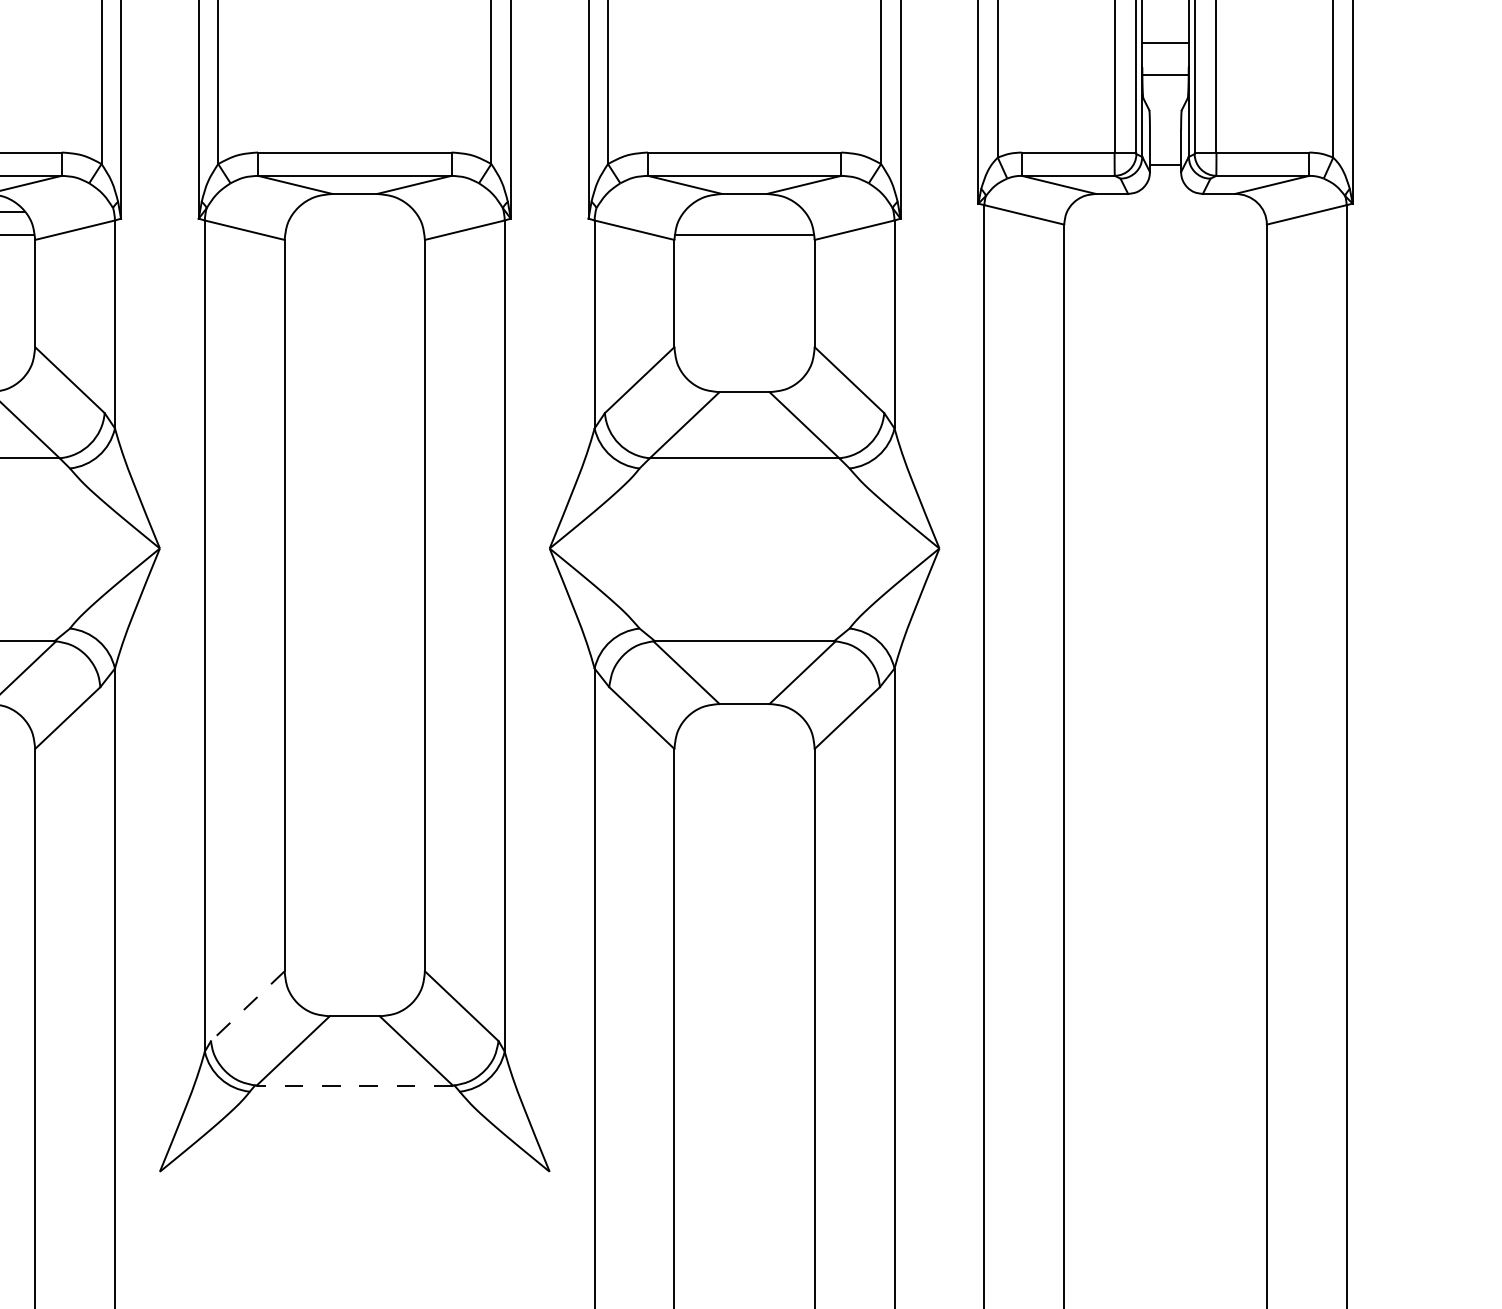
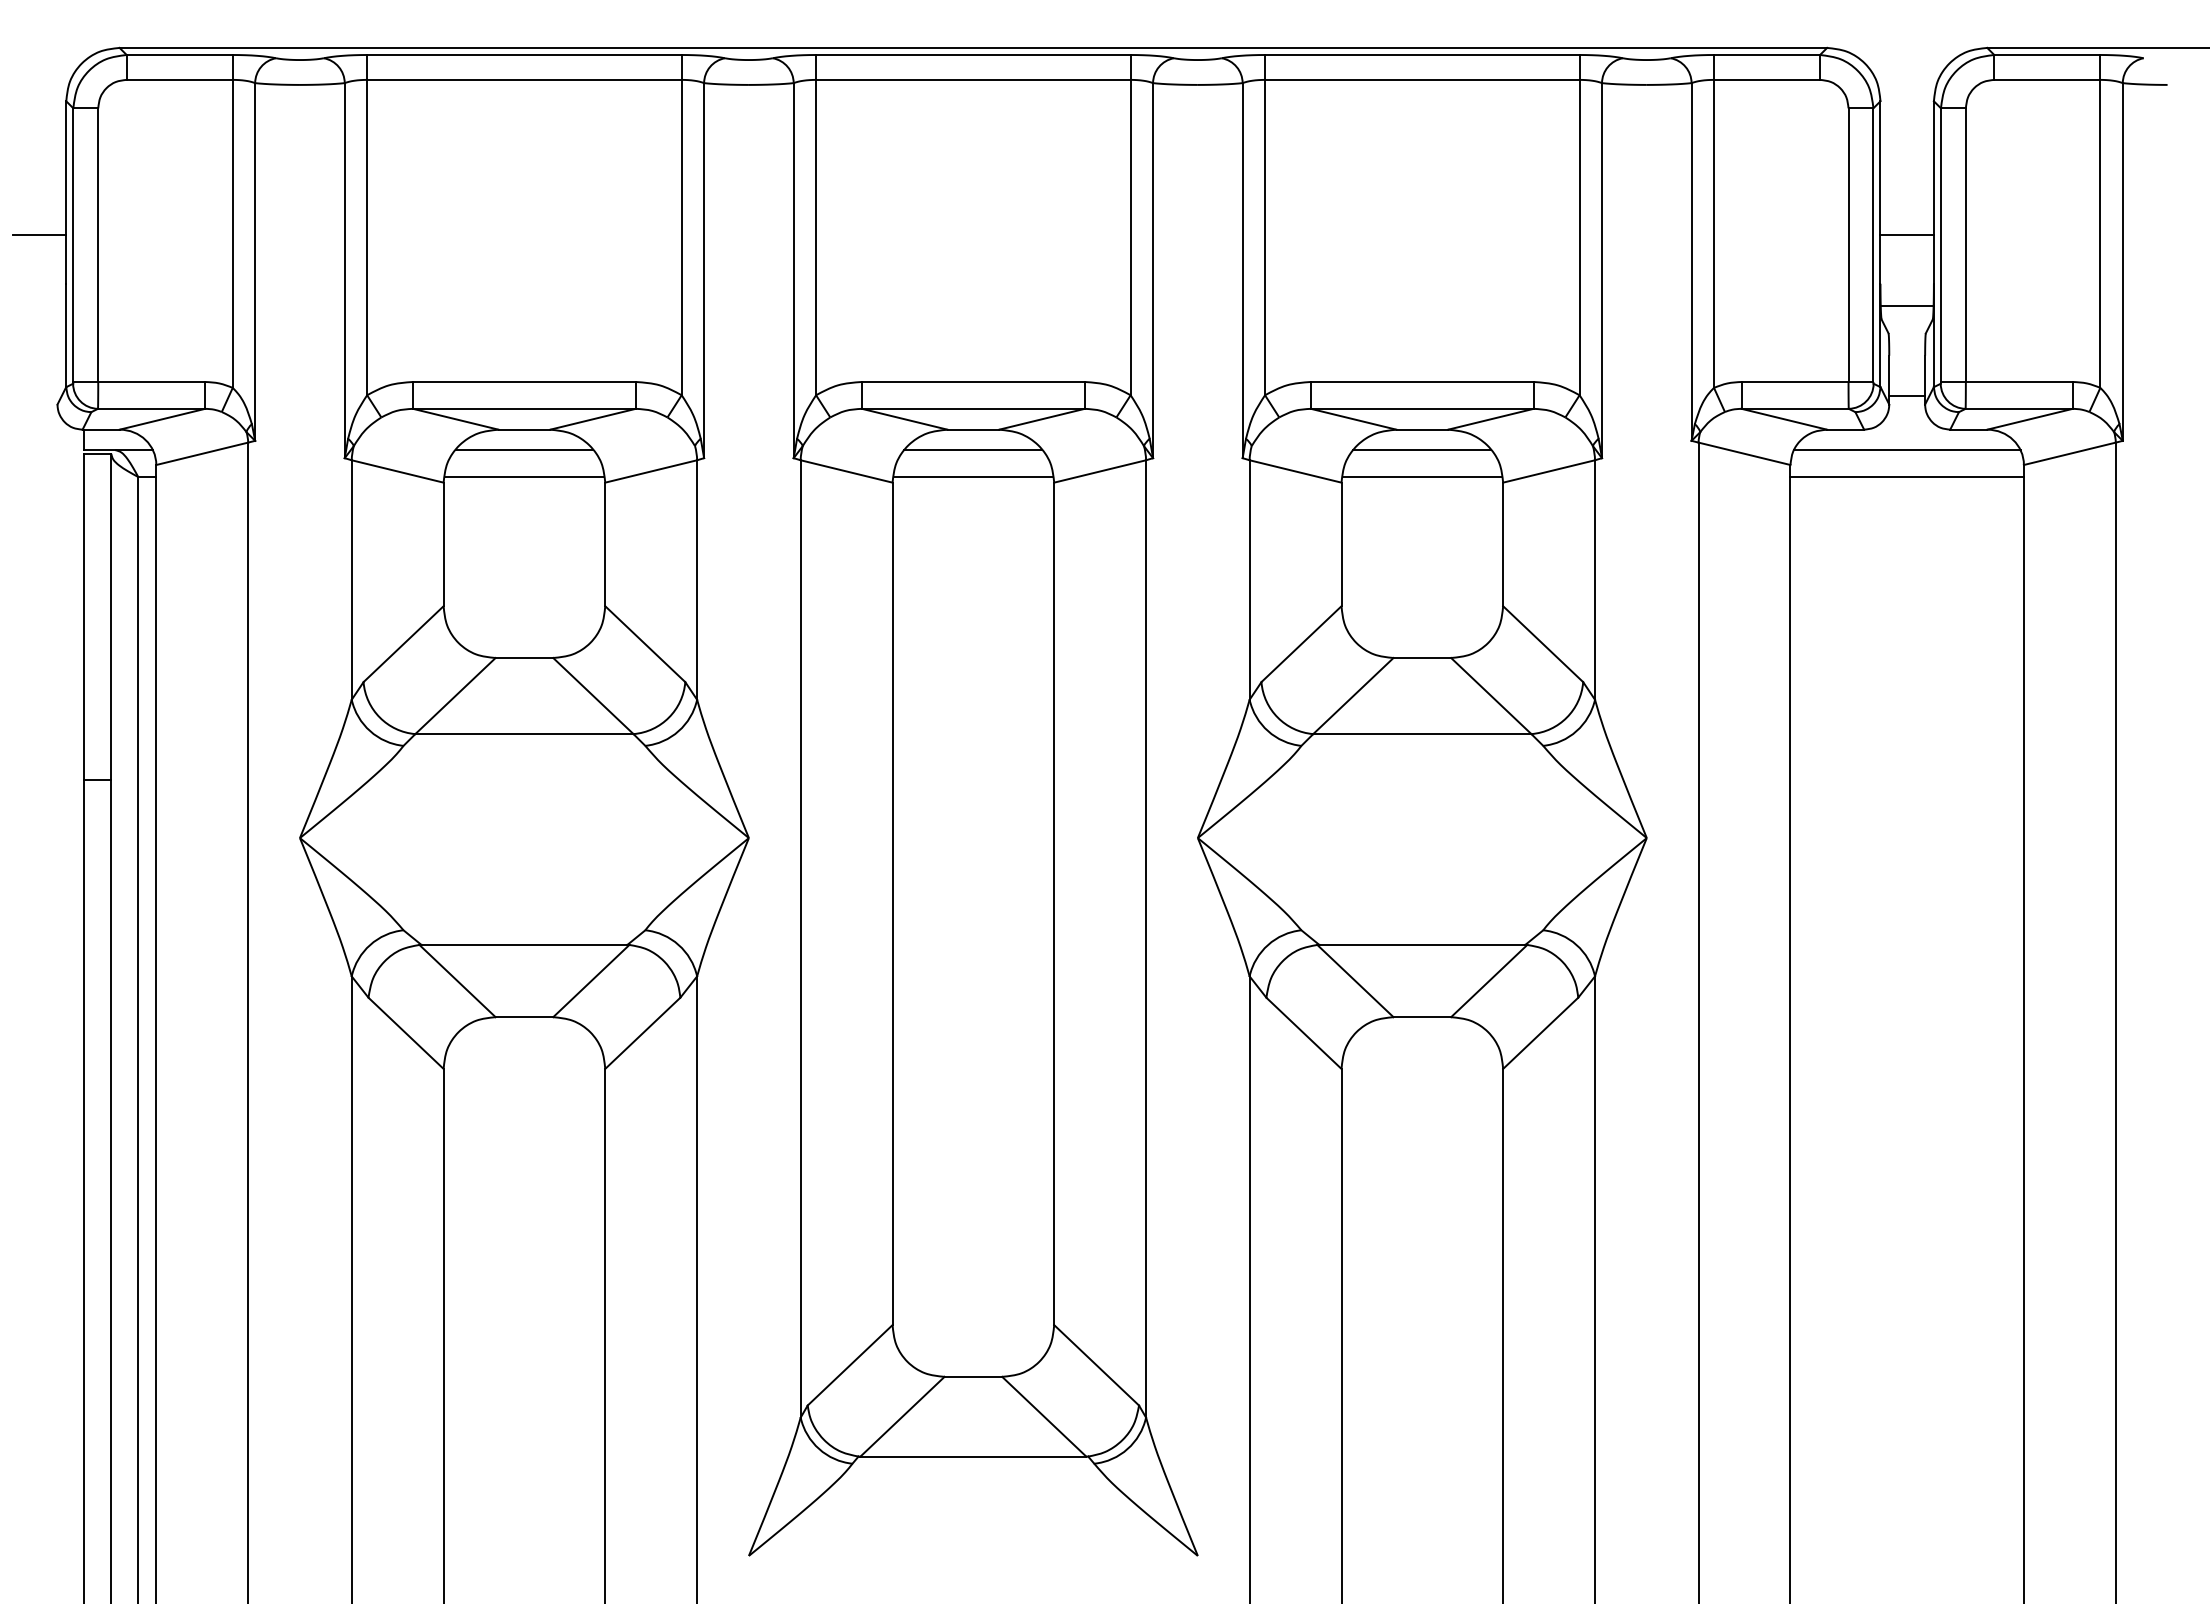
line: (1164, 42) -> (1906, 306), moved
line: (1164, 74) -> (1906, 234), moved
line: (354, 212) -> (973, 450), added
line: (744, 212) -> (1422, 450), added
line: (1165, 212) -> (1907, 450), added
line: (354, 235) -> (973, 477), added
line: (1164, 235) -> (1906, 477), added
line: (247, 1006) -> (849, 1365), dashed -> solid
line: (354, 1085) -> (973, 1456), dashed -> solid

